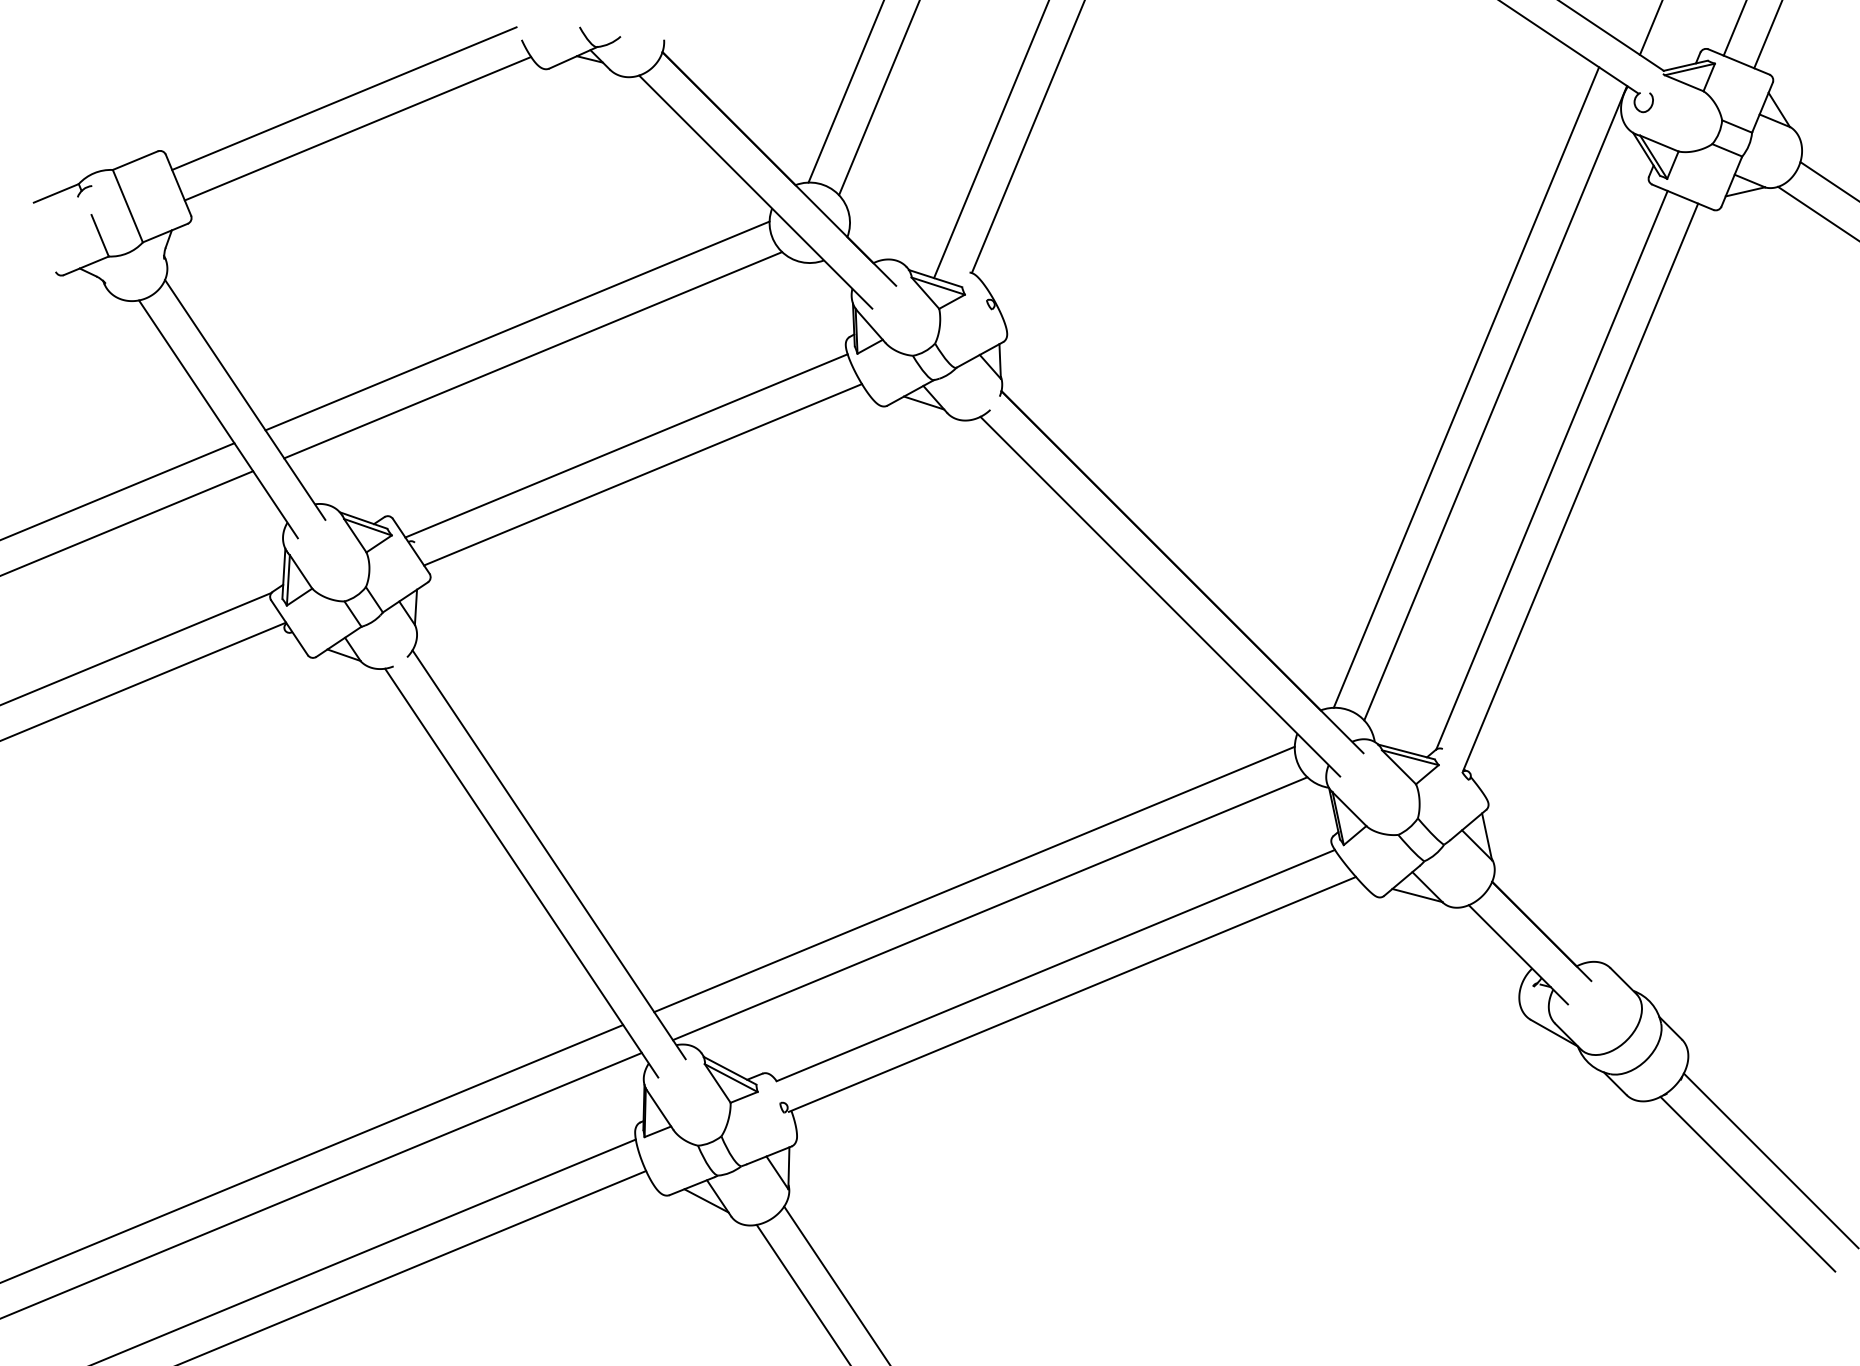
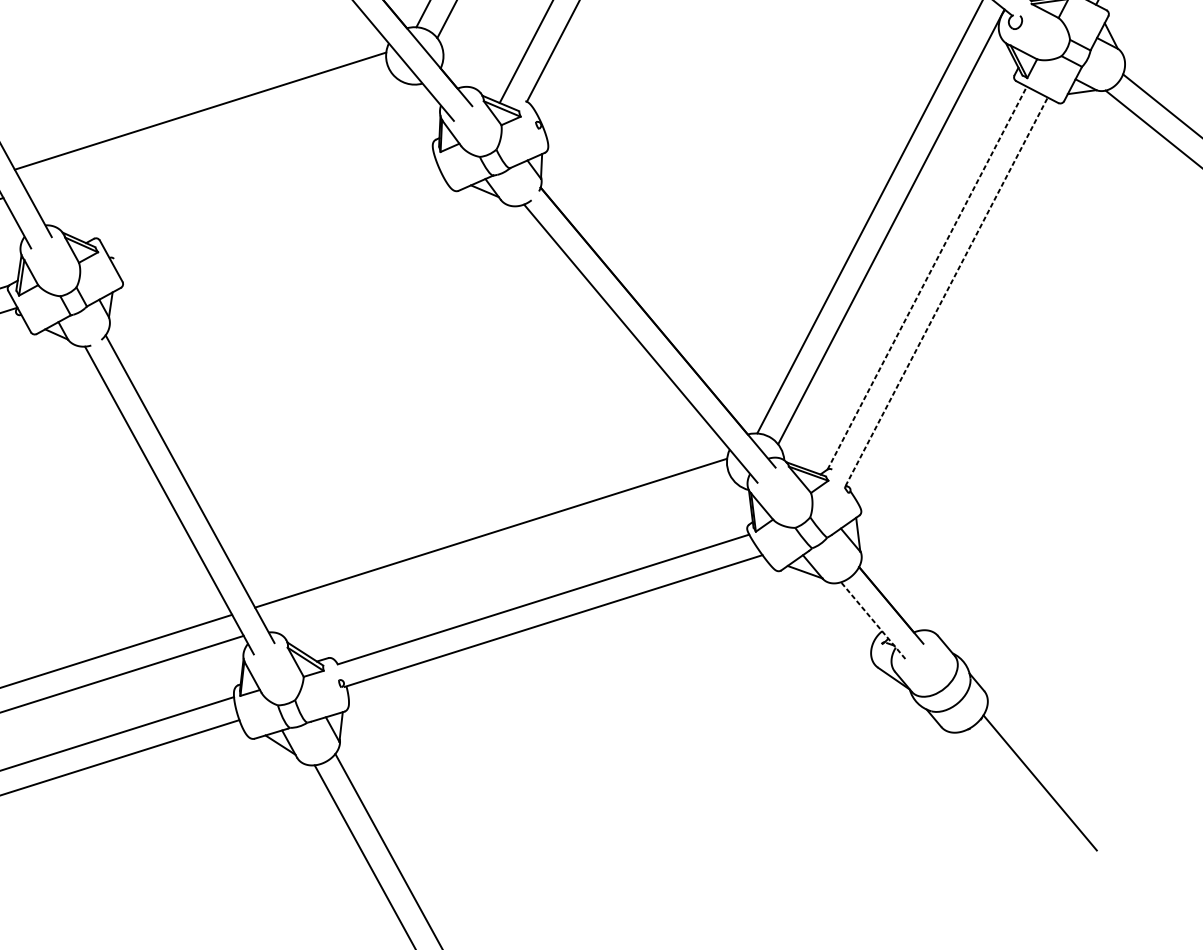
line: (533, 355) -> (210, 133), removed
line: (626, 445) -> (270, 202), removed
line: (1552, 469) -> (927, 277), solid -> dashed
line: (642, 474) -> (280, 224), removed
line: (1580, 487) -> (946, 292), solid -> dashed
line: (989, 908) -> (499, 554), removed
line: (1518, 954) -> (873, 620), solid -> dashed
line: (1747, 1183) -> (1021, 797), removed

